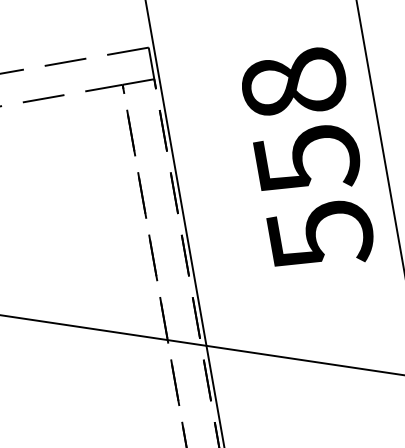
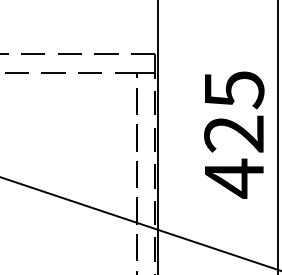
text: (307, 160) -> (234, 134), 558 -> 425

